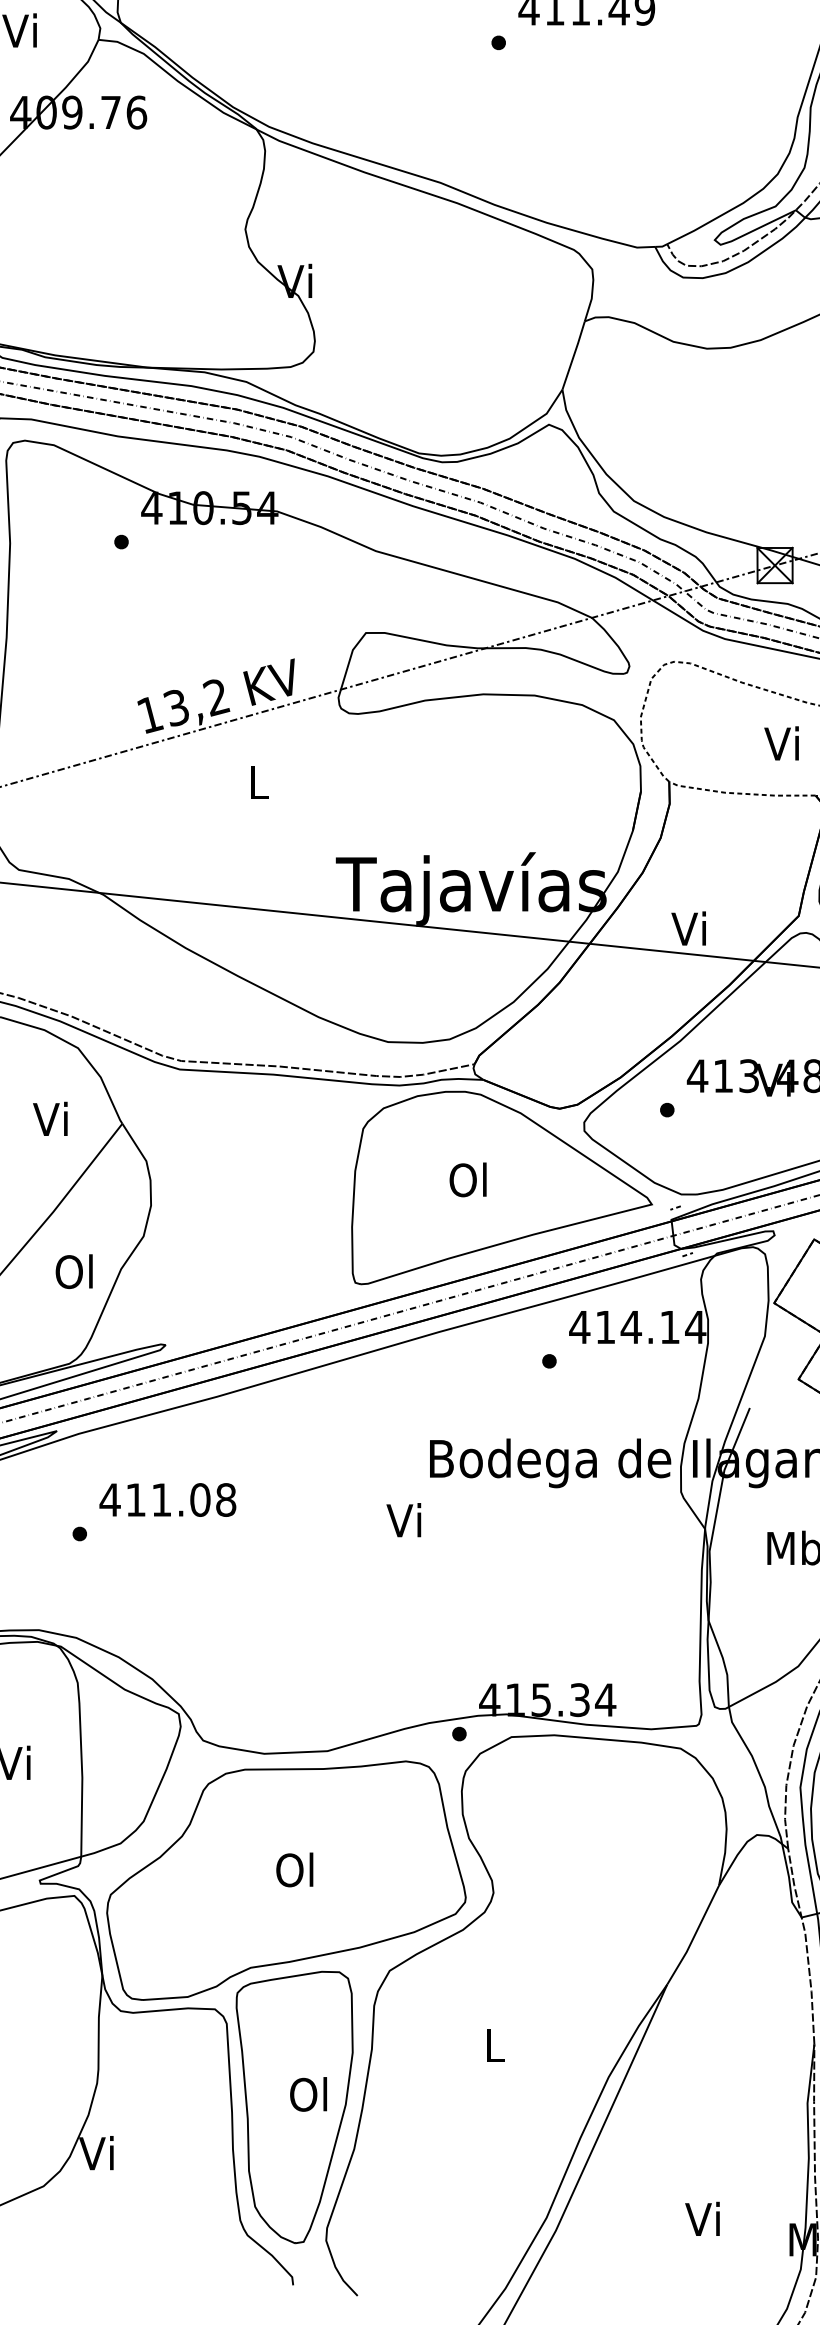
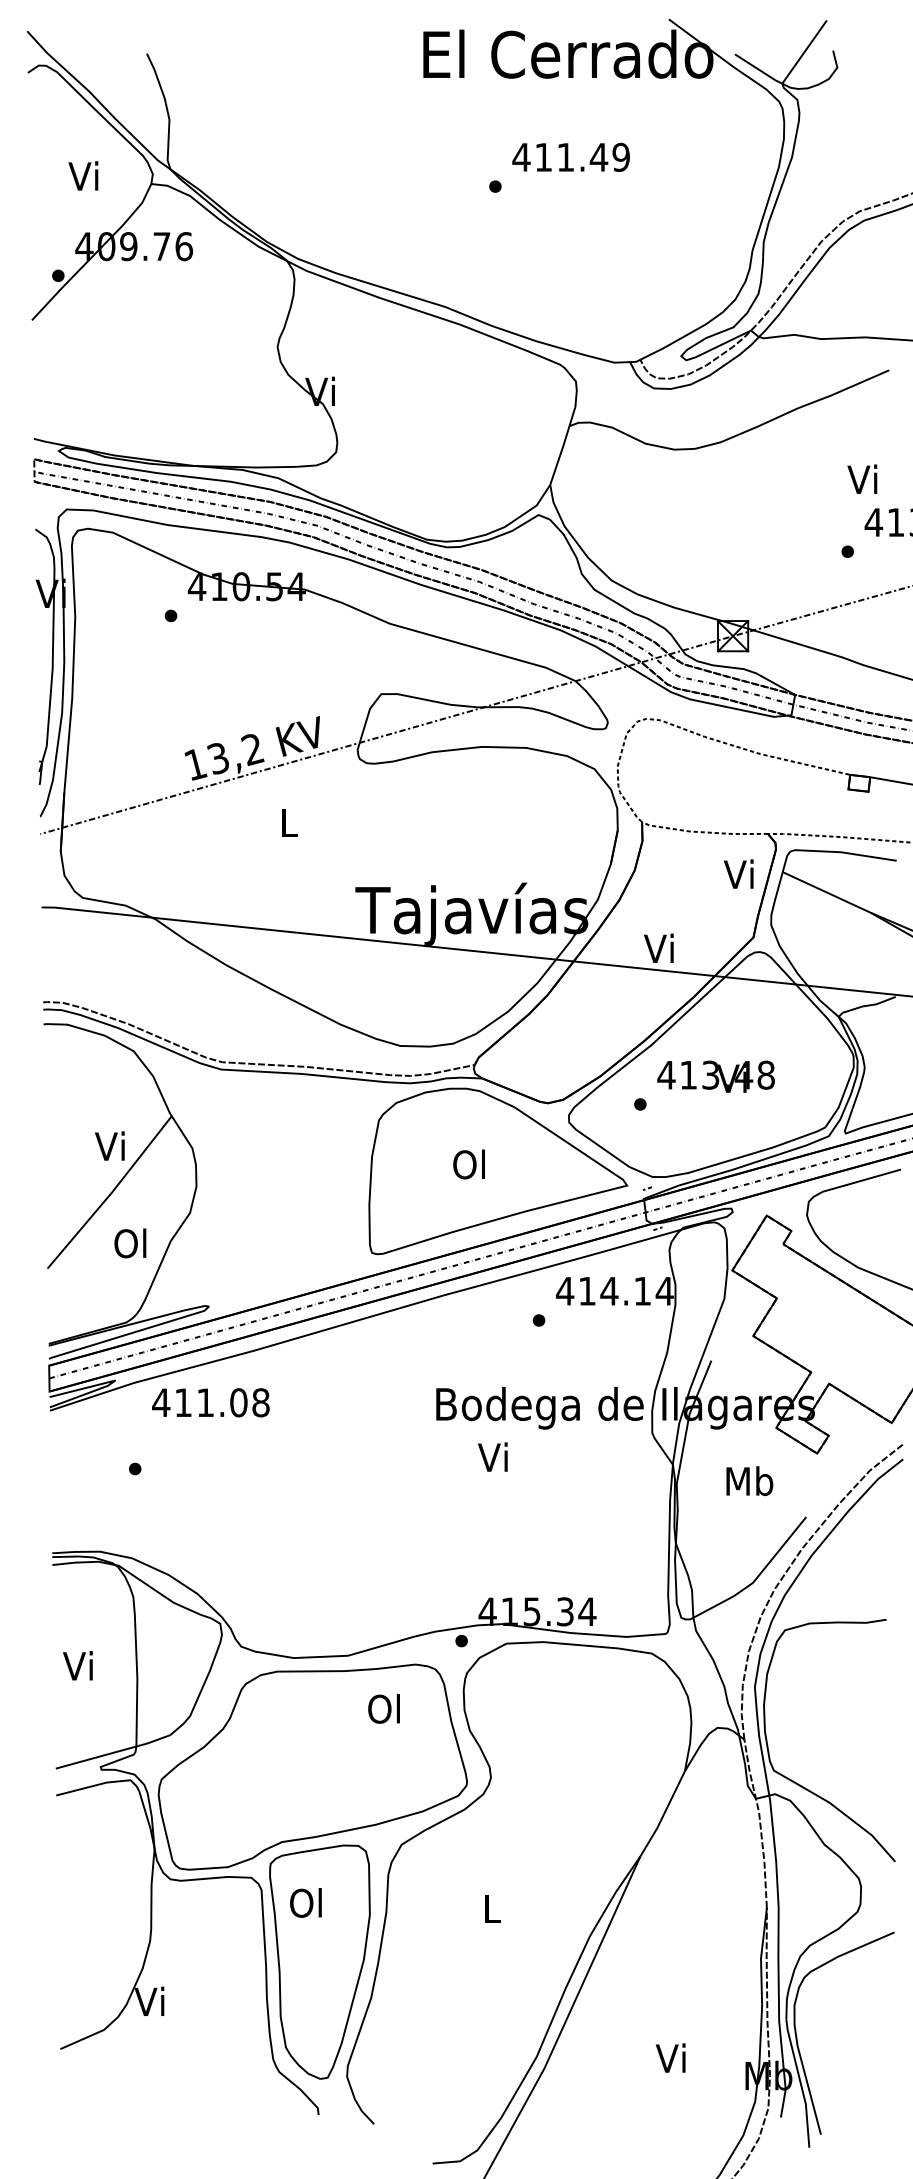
text: (781, 742) -> (738, 873), moved
text: (49, 1118) -> (109, 1145), moved
text: (167, 1499) -> (210, 1402), moved
text: (403, 1519) -> (492, 1456), moved
text: (294, 1869) -> (383, 1708), moved
text: (308, 2093) -> (305, 1902), moved

